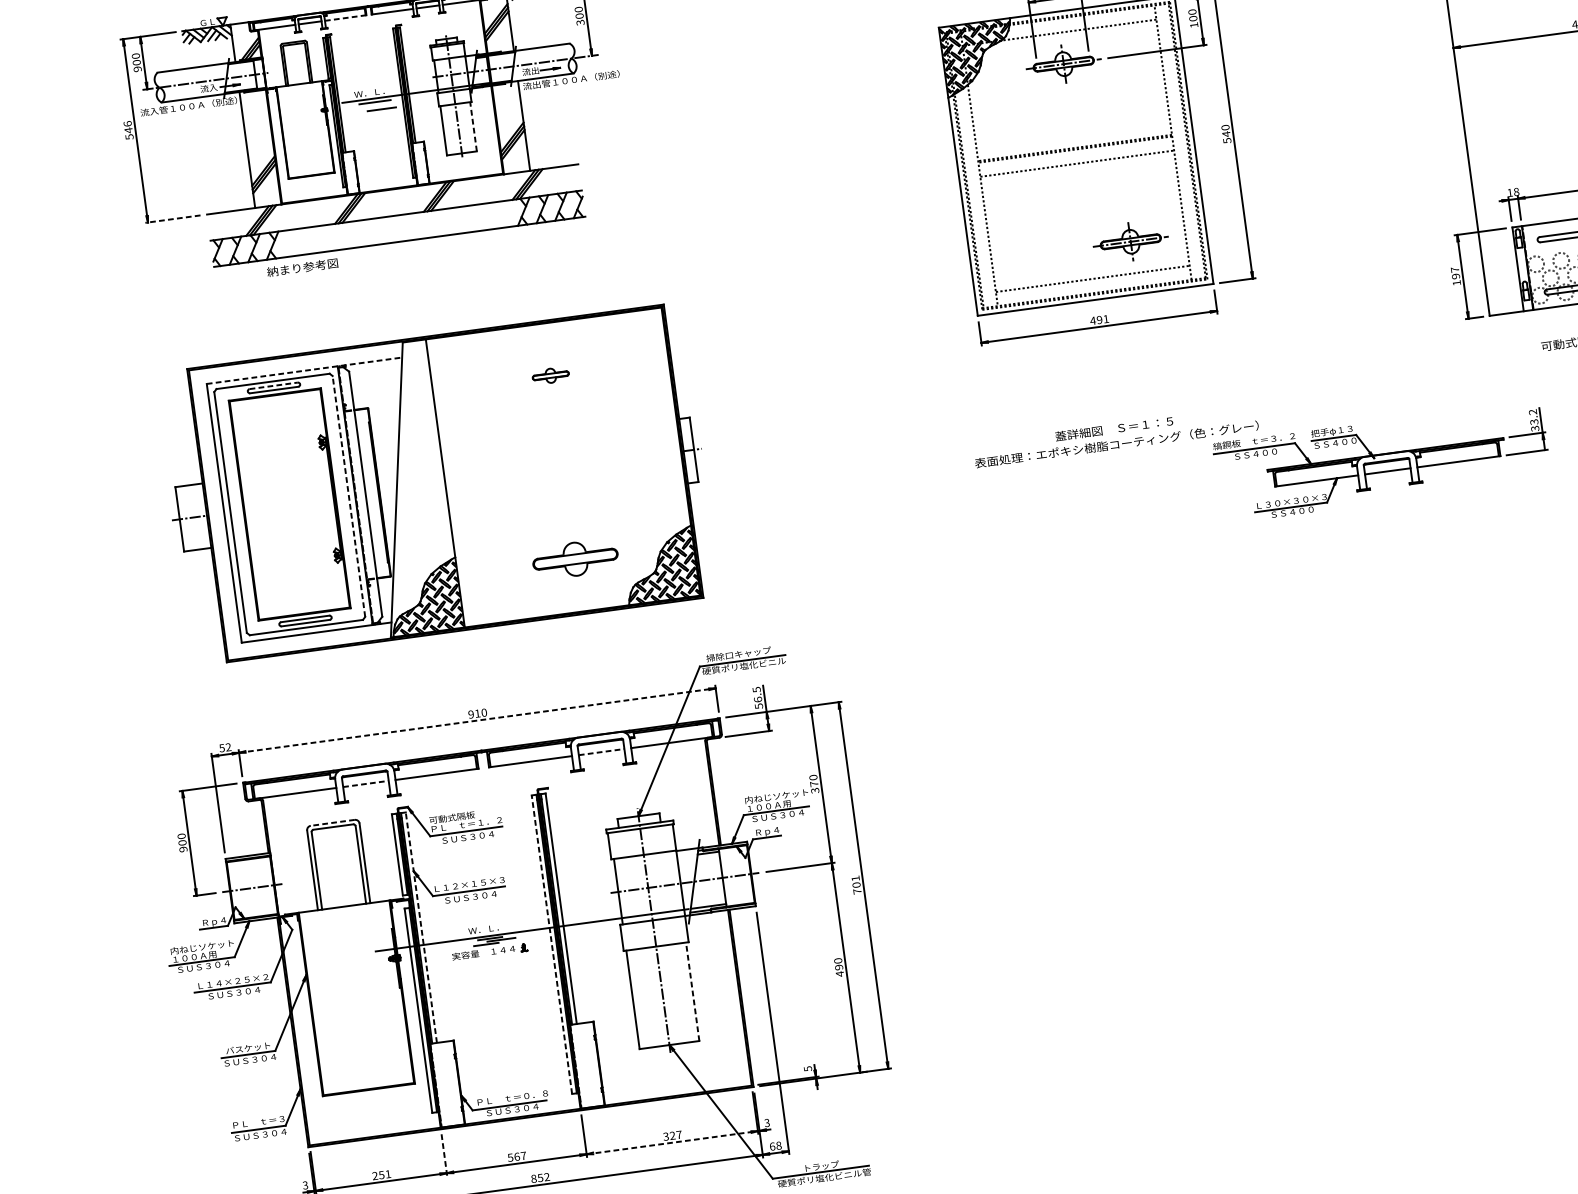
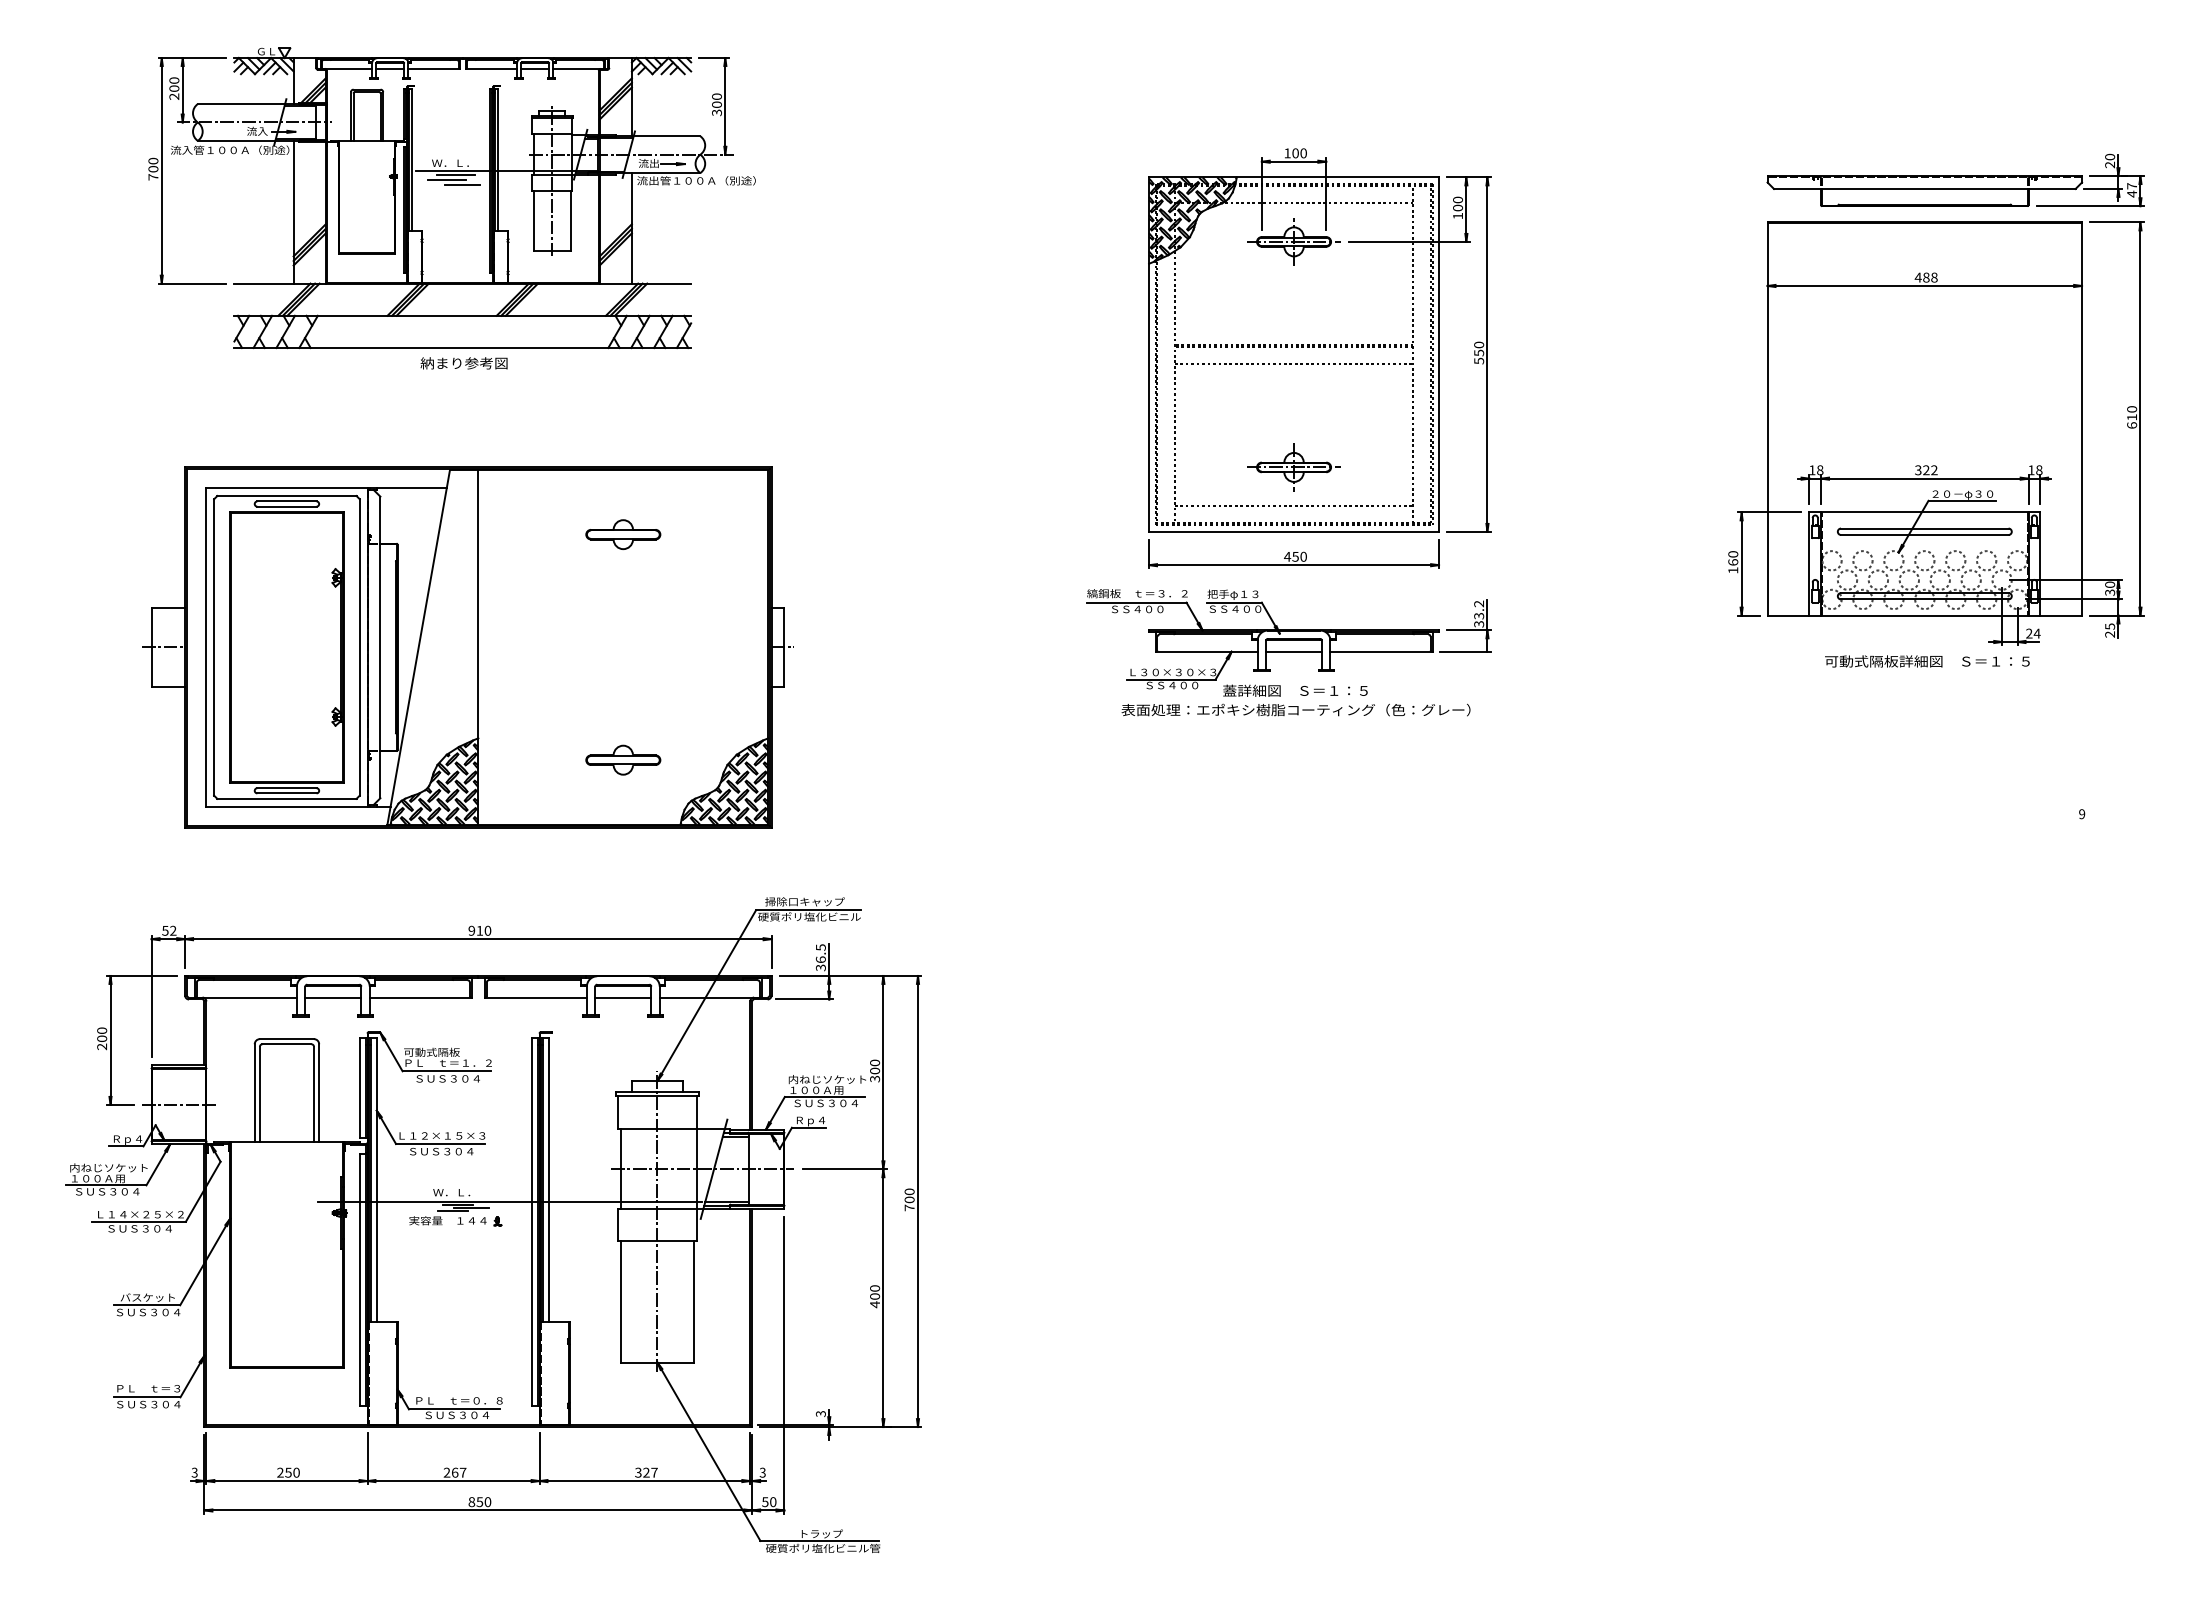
line: (346, 17) -> (434, 68), dashed -> solid
text: (137, 69) -> (174, 96), 900 -> 200
line: (368, 107) -> (447, 180), added
line: (473, 126) -> (570, 220), dashed -> solid
text: (128, 129) -> (153, 168), 546 -> 700
text: (1226, 133) -> (1479, 352), 540 -> 550
line: (172, 219) -> (192, 283), dashed -> solid
part: (1130, 241) -> (1293, 467), moved
text: (302, 267) -> (463, 363), moved
text: (1455, 273) -> (1733, 558), 197 -> 160
text: (1102, 319) -> (1299, 556), 491 -> 450
line: (305, 370) -> (327, 488), dashed -> solid
part: (550, 375) -> (623, 534), size x1.67
line: (273, 385) -> (286, 501), dashed -> solid
part: (1381, 461) -> (1288, 639), moved
line: (348, 495) -> (359, 646), dashed -> solid
part: (575, 558) -> (623, 759), size x0.71
text: (757, 706) -> (819, 967), 56.5 -> 36.5
line: (477, 720) -> (478, 939), dashed -> solid
line: (601, 752) -> (623, 997), dashed -> solid
line: (366, 783) -> (333, 997), dashed -> solid
text: (814, 783) -> (875, 1070), 370 -> 300
line: (332, 823) -> (286, 1039), dashed -> solid
text: (183, 849) -> (102, 1046), 900 -> 200
text: (855, 878) -> (909, 1191), 701 -> 700
line: (421, 927) -> (376, 1180), dashed -> solid
line: (551, 945) -> (531, 1222), dashed -> solid
text: (838, 967) -> (874, 1296), 490 -> 400
line: (692, 992) -> (694, 1302), dashed -> solid
text: (807, 1068) -> (820, 1413), 5 -> 3
line: (672, 1143) -> (645, 1481), dashed -> solid
text: (775, 1146) -> (769, 1502), 68 -> 50
line: (444, 1154) -> (367, 1458), dashed -> solid
text: (510, 1157) -> (446, 1472), 567 -> 267
text: (388, 1174) -> (296, 1472), 251 -> 250
text: (546, 1177) -> (487, 1502), 852 -> 850

